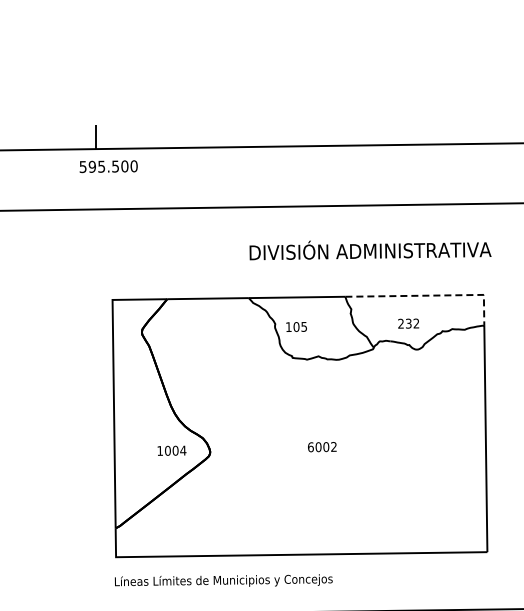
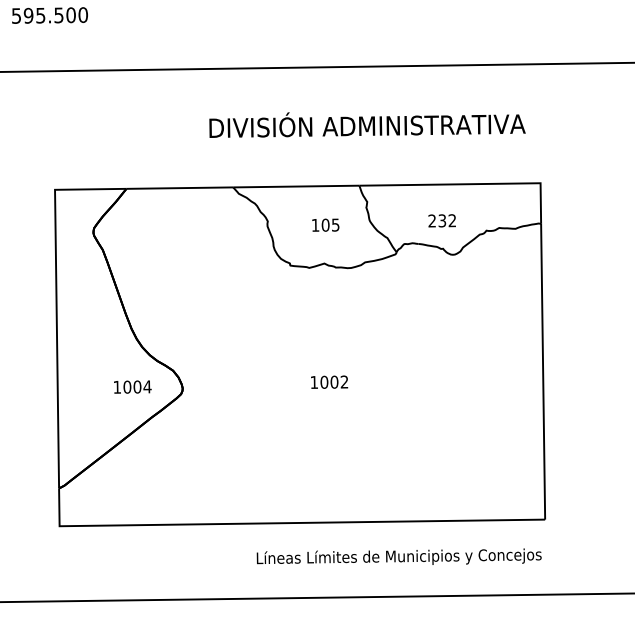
text: (370, 250) -> (367, 125), moved
line: (431, 295) -> (472, 184), dashed -> solid
text: (296, 326) -> (325, 224), moved
text: (310, 447) -> (313, 382), 6002 -> 1002
text: (223, 580) -> (398, 556), moved

